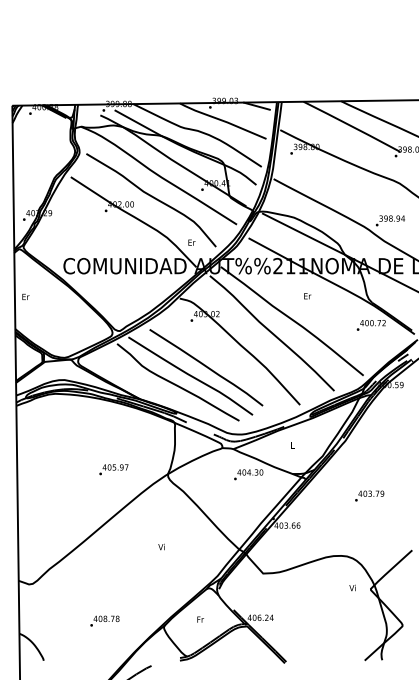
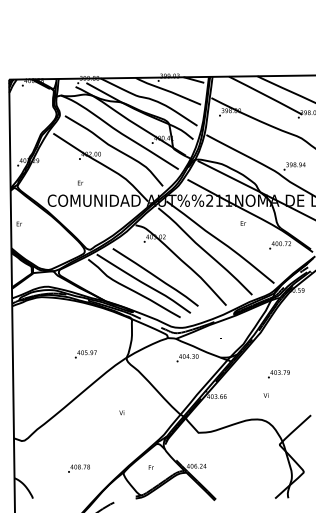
text: (191, 242) -> (80, 182), moved
text: (307, 296) -> (243, 223), moved
text: (352, 587) -> (265, 395), moved

